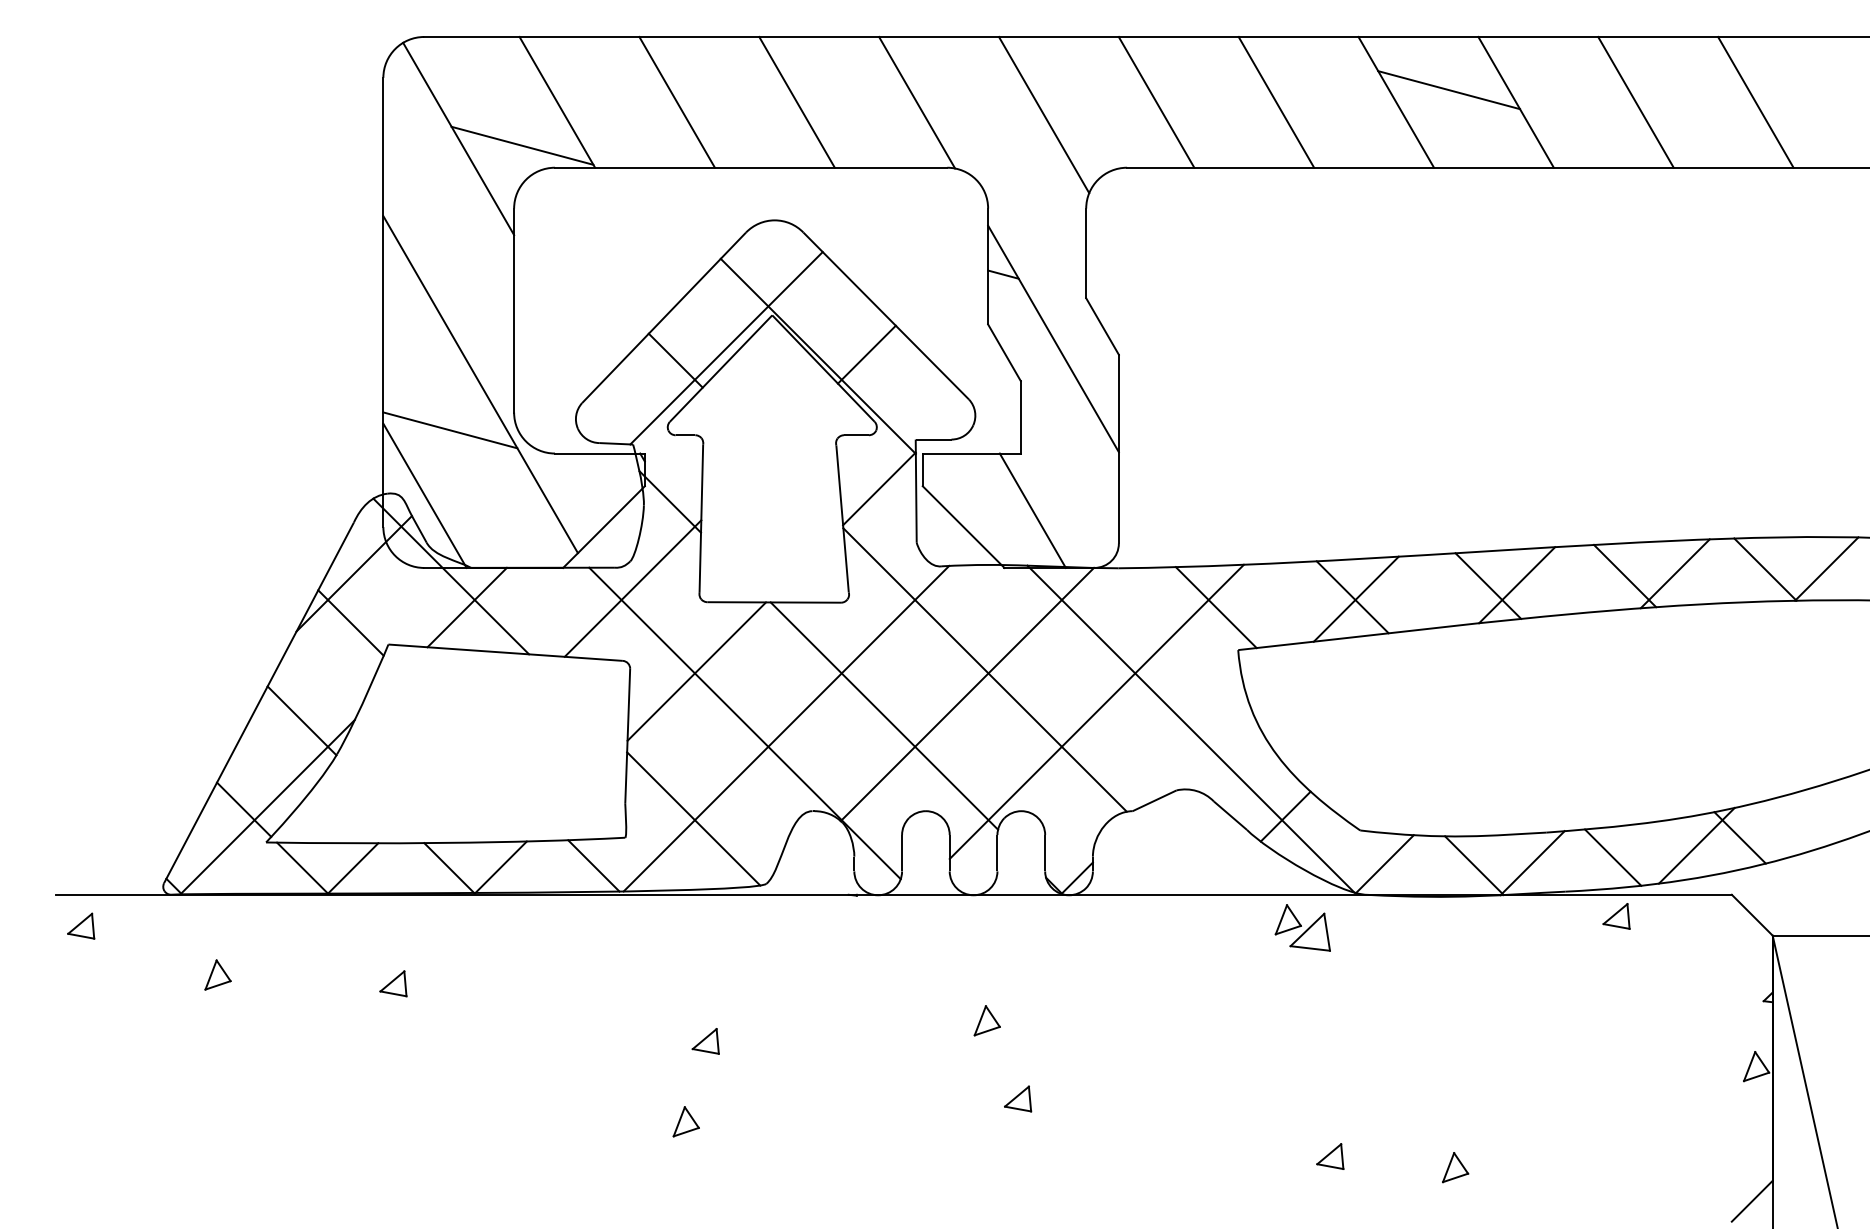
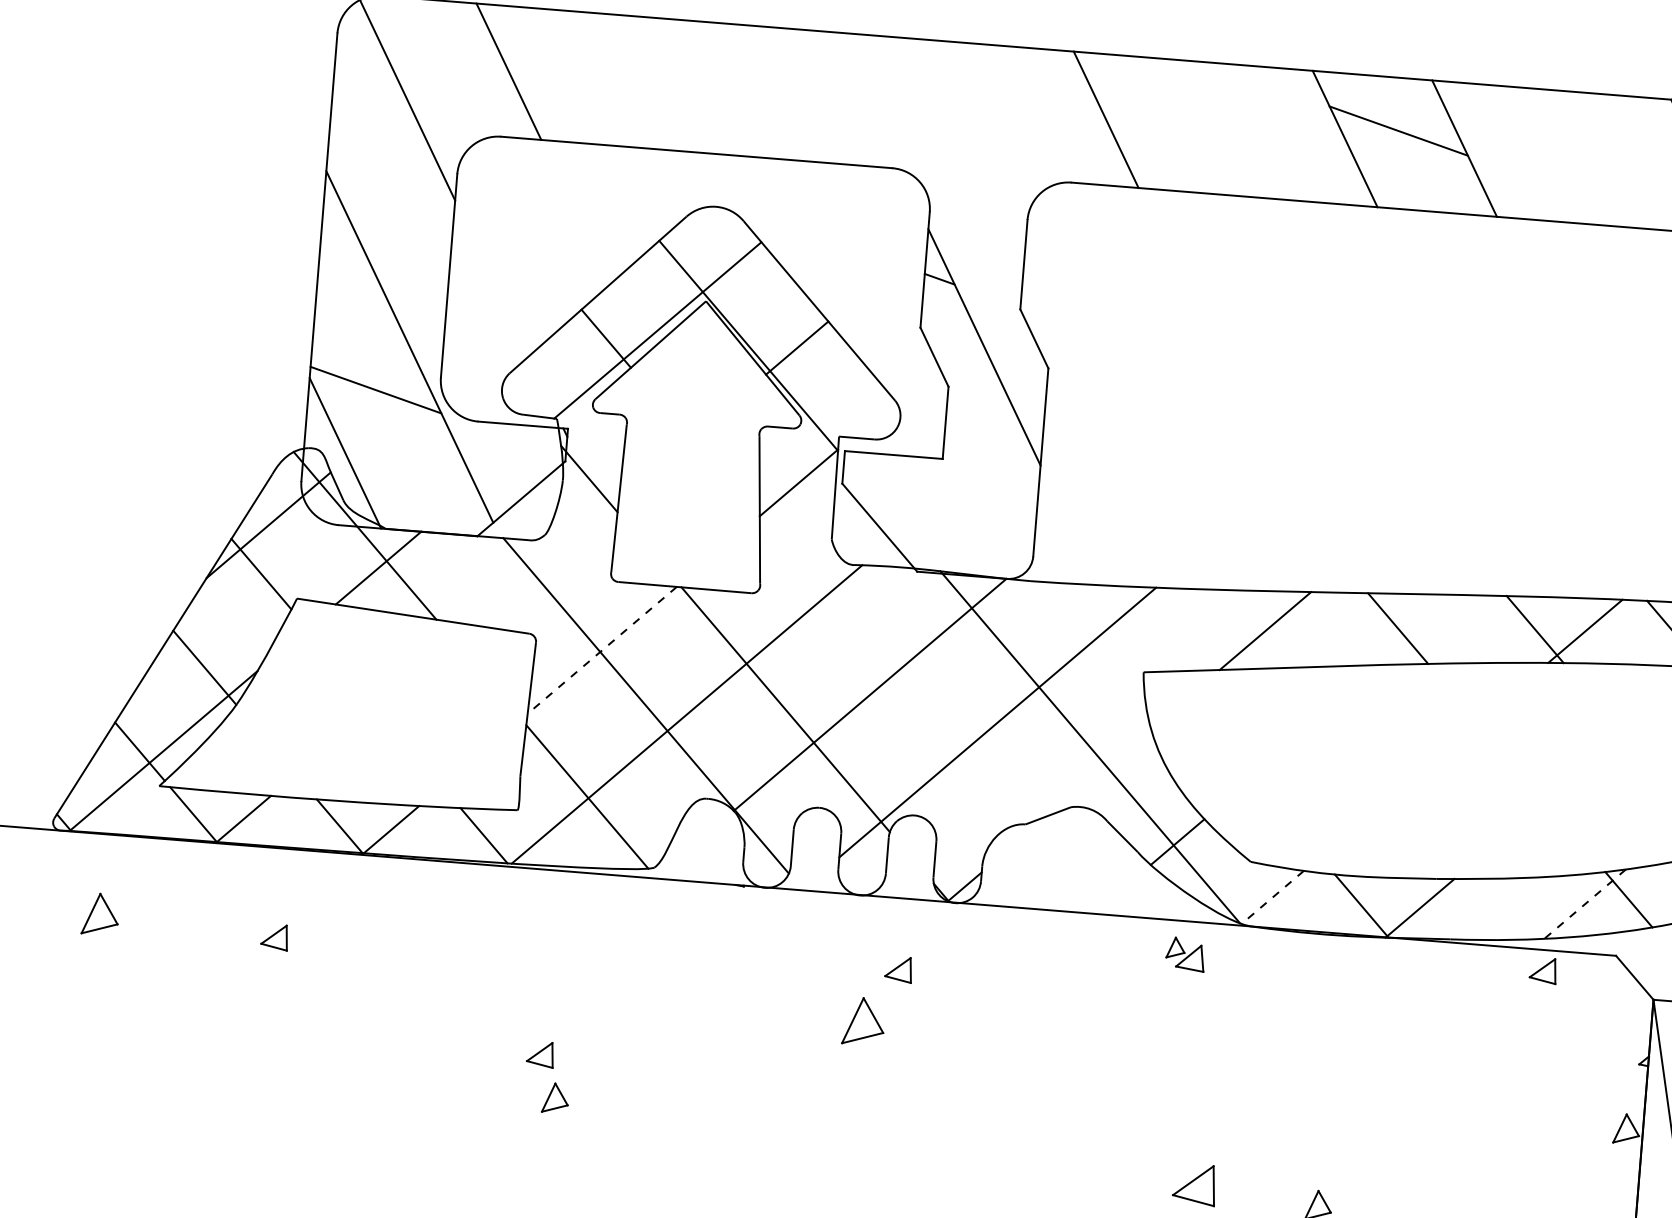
line: (676, 101) -> (627, 80), removed
line: (796, 101) -> (747, 90), removed
line: (1276, 101) -> (1225, 128), removed
line: (1635, 101) -> (1583, 157), removed
line: (917, 102) -> (867, 100), removed
line: (1044, 114) -> (993, 122), removed
line: (522, 145) -> (470, 111), removed
line: (1032, 510) -> (949, 516), removed
line: (1517, 585) -> (1427, 630), removed
line: (632, 588) -> (544, 562), removed
line: (1352, 597) -> (1261, 629), removed
line: (1215, 607) -> (1124, 628), removed
line: (984, 669) -> (889, 671), removed
line: (696, 671) -> (601, 650), solid -> dashed
line: (1696, 845) -> (1584, 903), solid -> dashed
line: (1612, 857) -> (1500, 909), removed
line: (1384, 864) -> (1272, 897), solid -> dashed
part: (1616, 916) -> (1543, 970), moved
part: (1302, 927) -> (1185, 953), size x0.7
part: (217, 974) -> (100, 913), size x1.4
part: (986, 1020) -> (863, 1021), size x1.6
part: (705, 1041) -> (540, 1054), moved
part: (1018, 1098) -> (899, 969), moved
part: (1330, 1156) -> (1195, 1184), size x1.6

